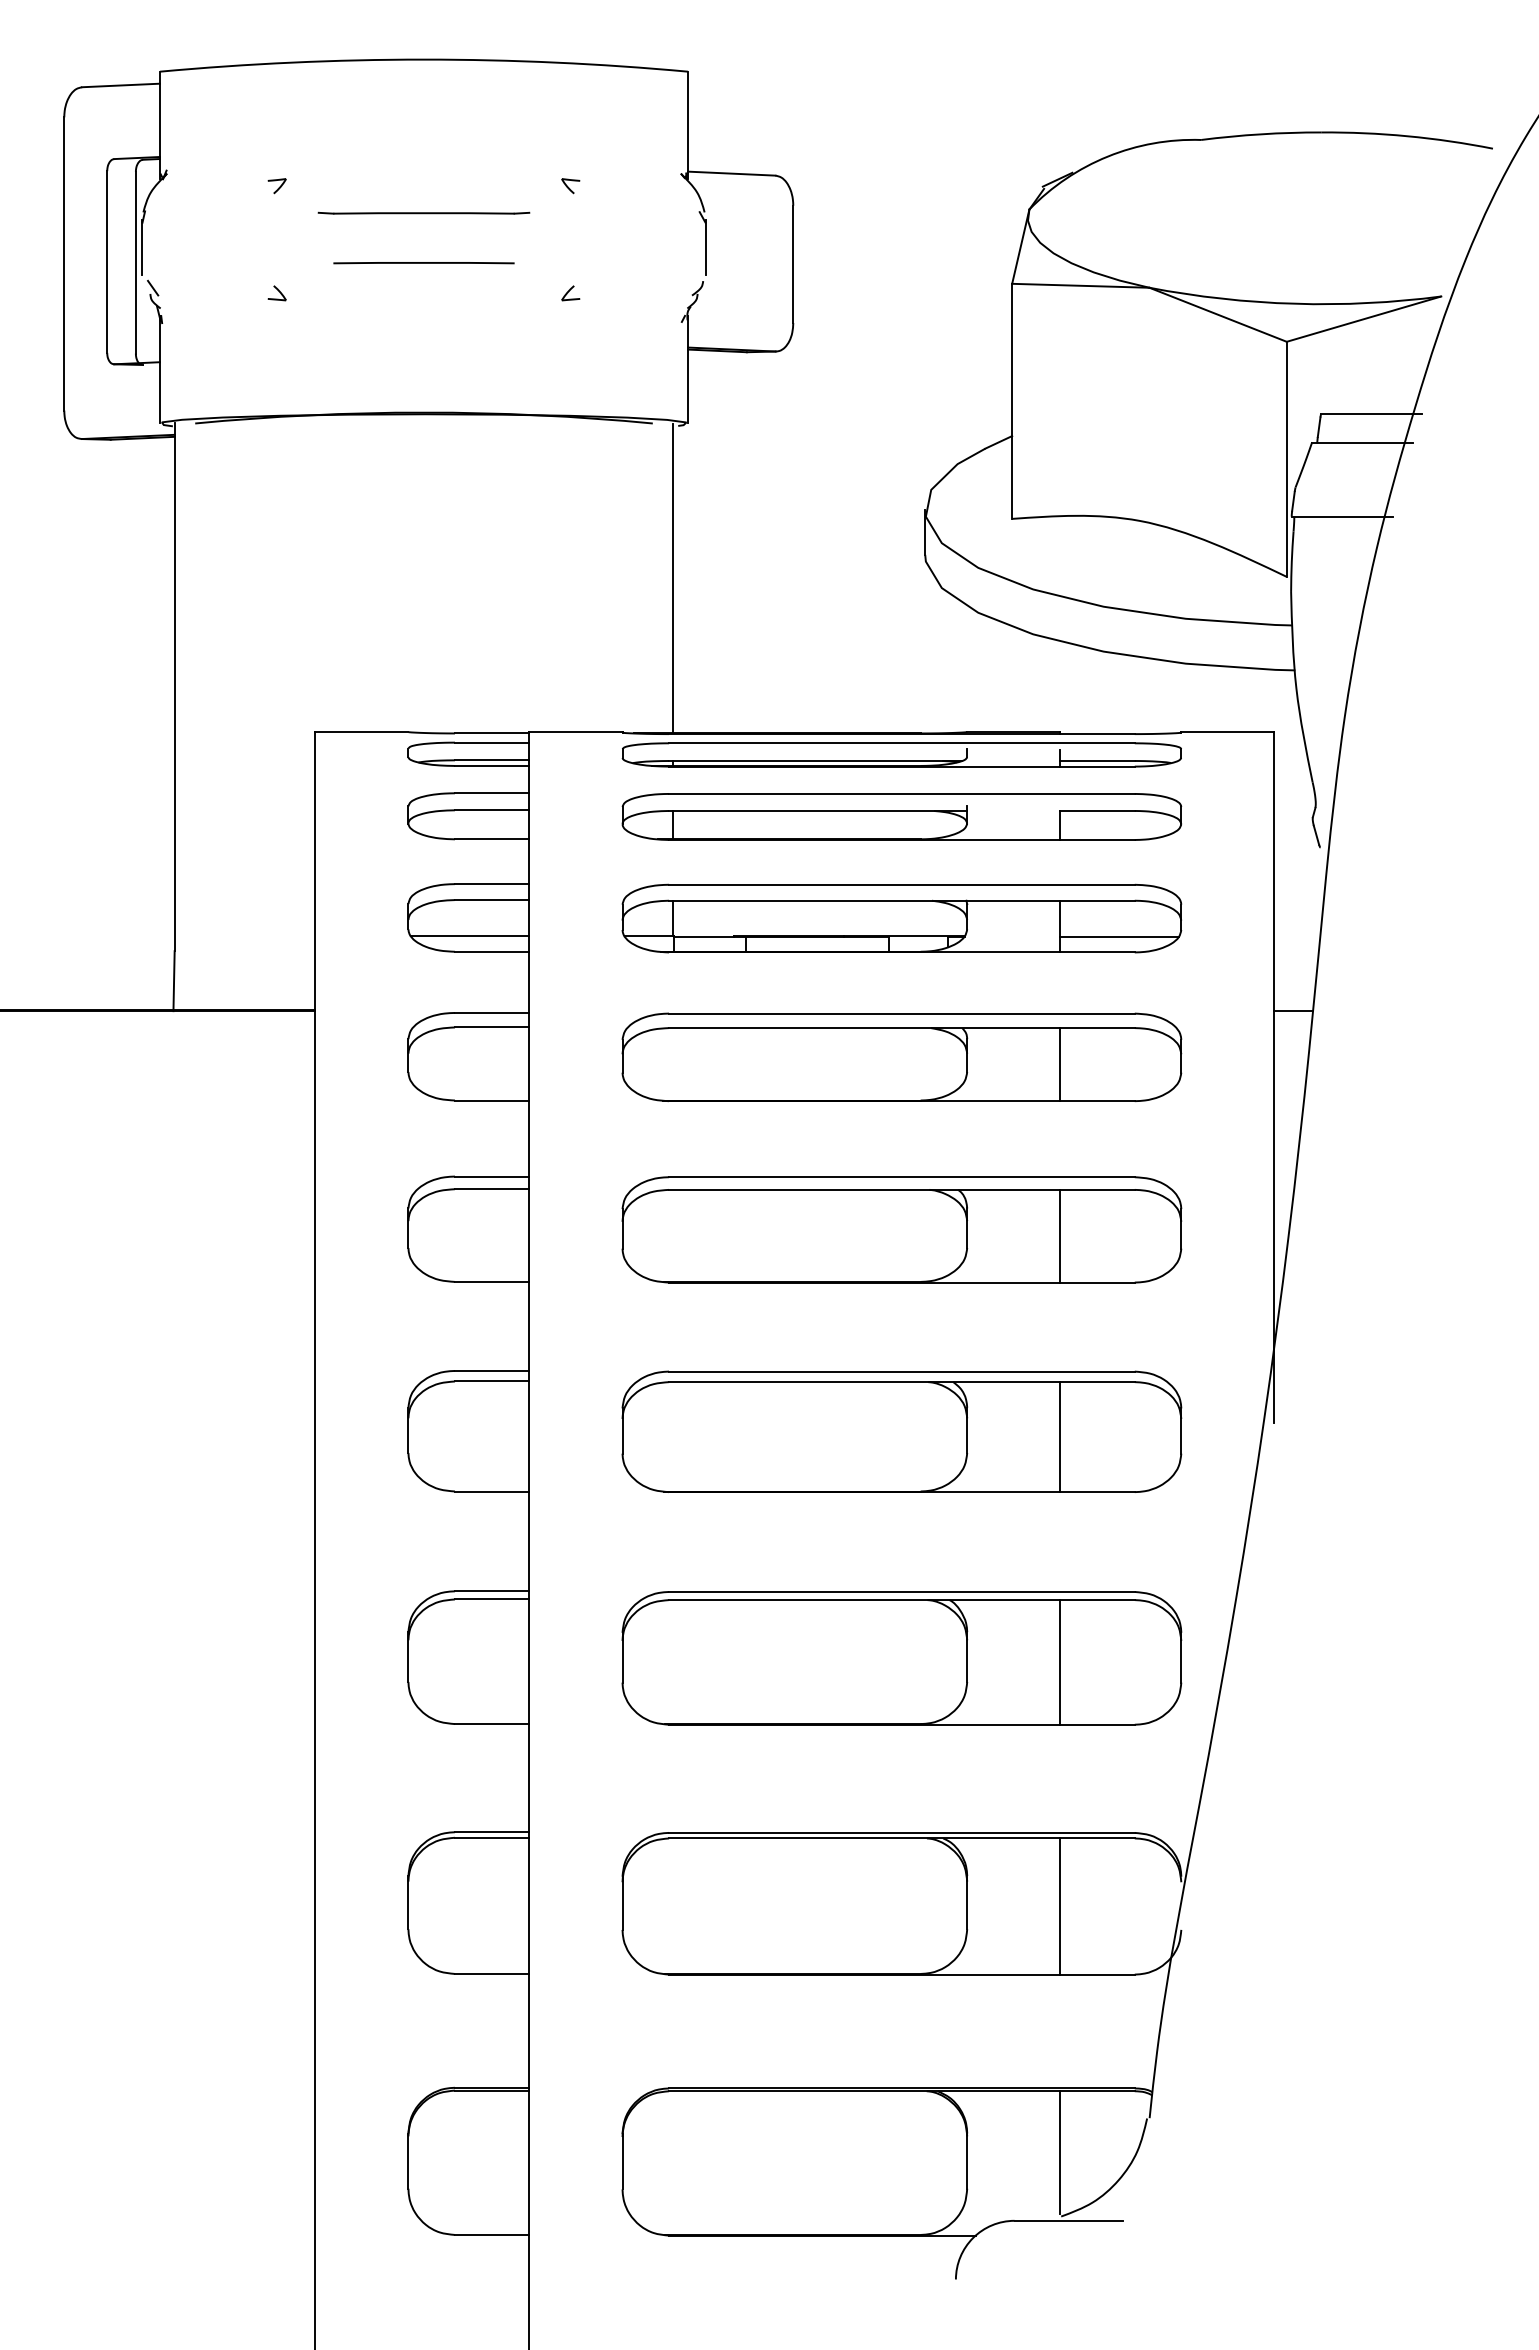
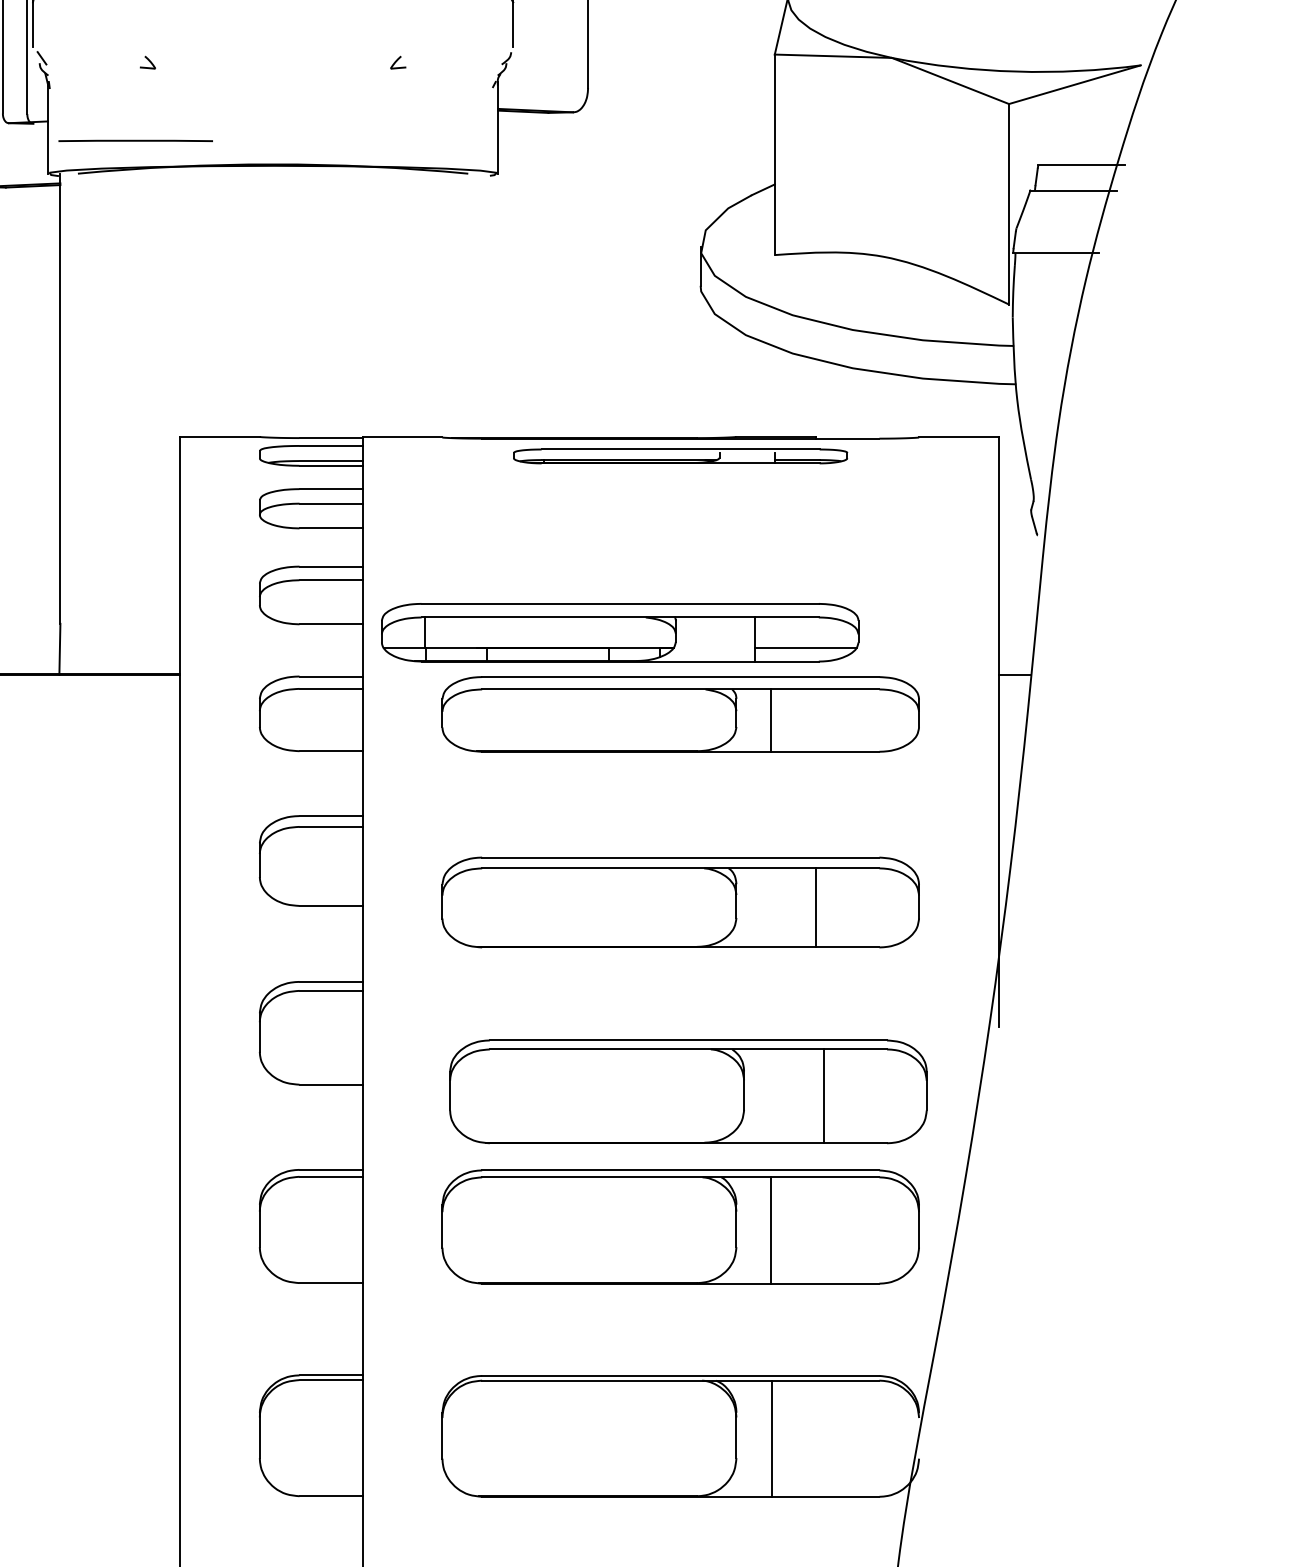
line: (423, 263) -> (135, 141), moved
line: (673, 578) -> (485, 305), removed
part: (901, 754) -> (680, 456), size x0.7
part: (901, 816) -> (680, 508), removed
part: (901, 918) -> (619, 632), moved
line: (469, 935) -> (311, 610), removed
line: (1060, 1064) -> (770, 720), moved
part: (901, 1229) -> (680, 902), moved
part: (901, 1431) -> (688, 1091), moved
line: (1060, 1662) -> (770, 1230), moved
line: (1060, 1906) -> (771, 1438), moved

